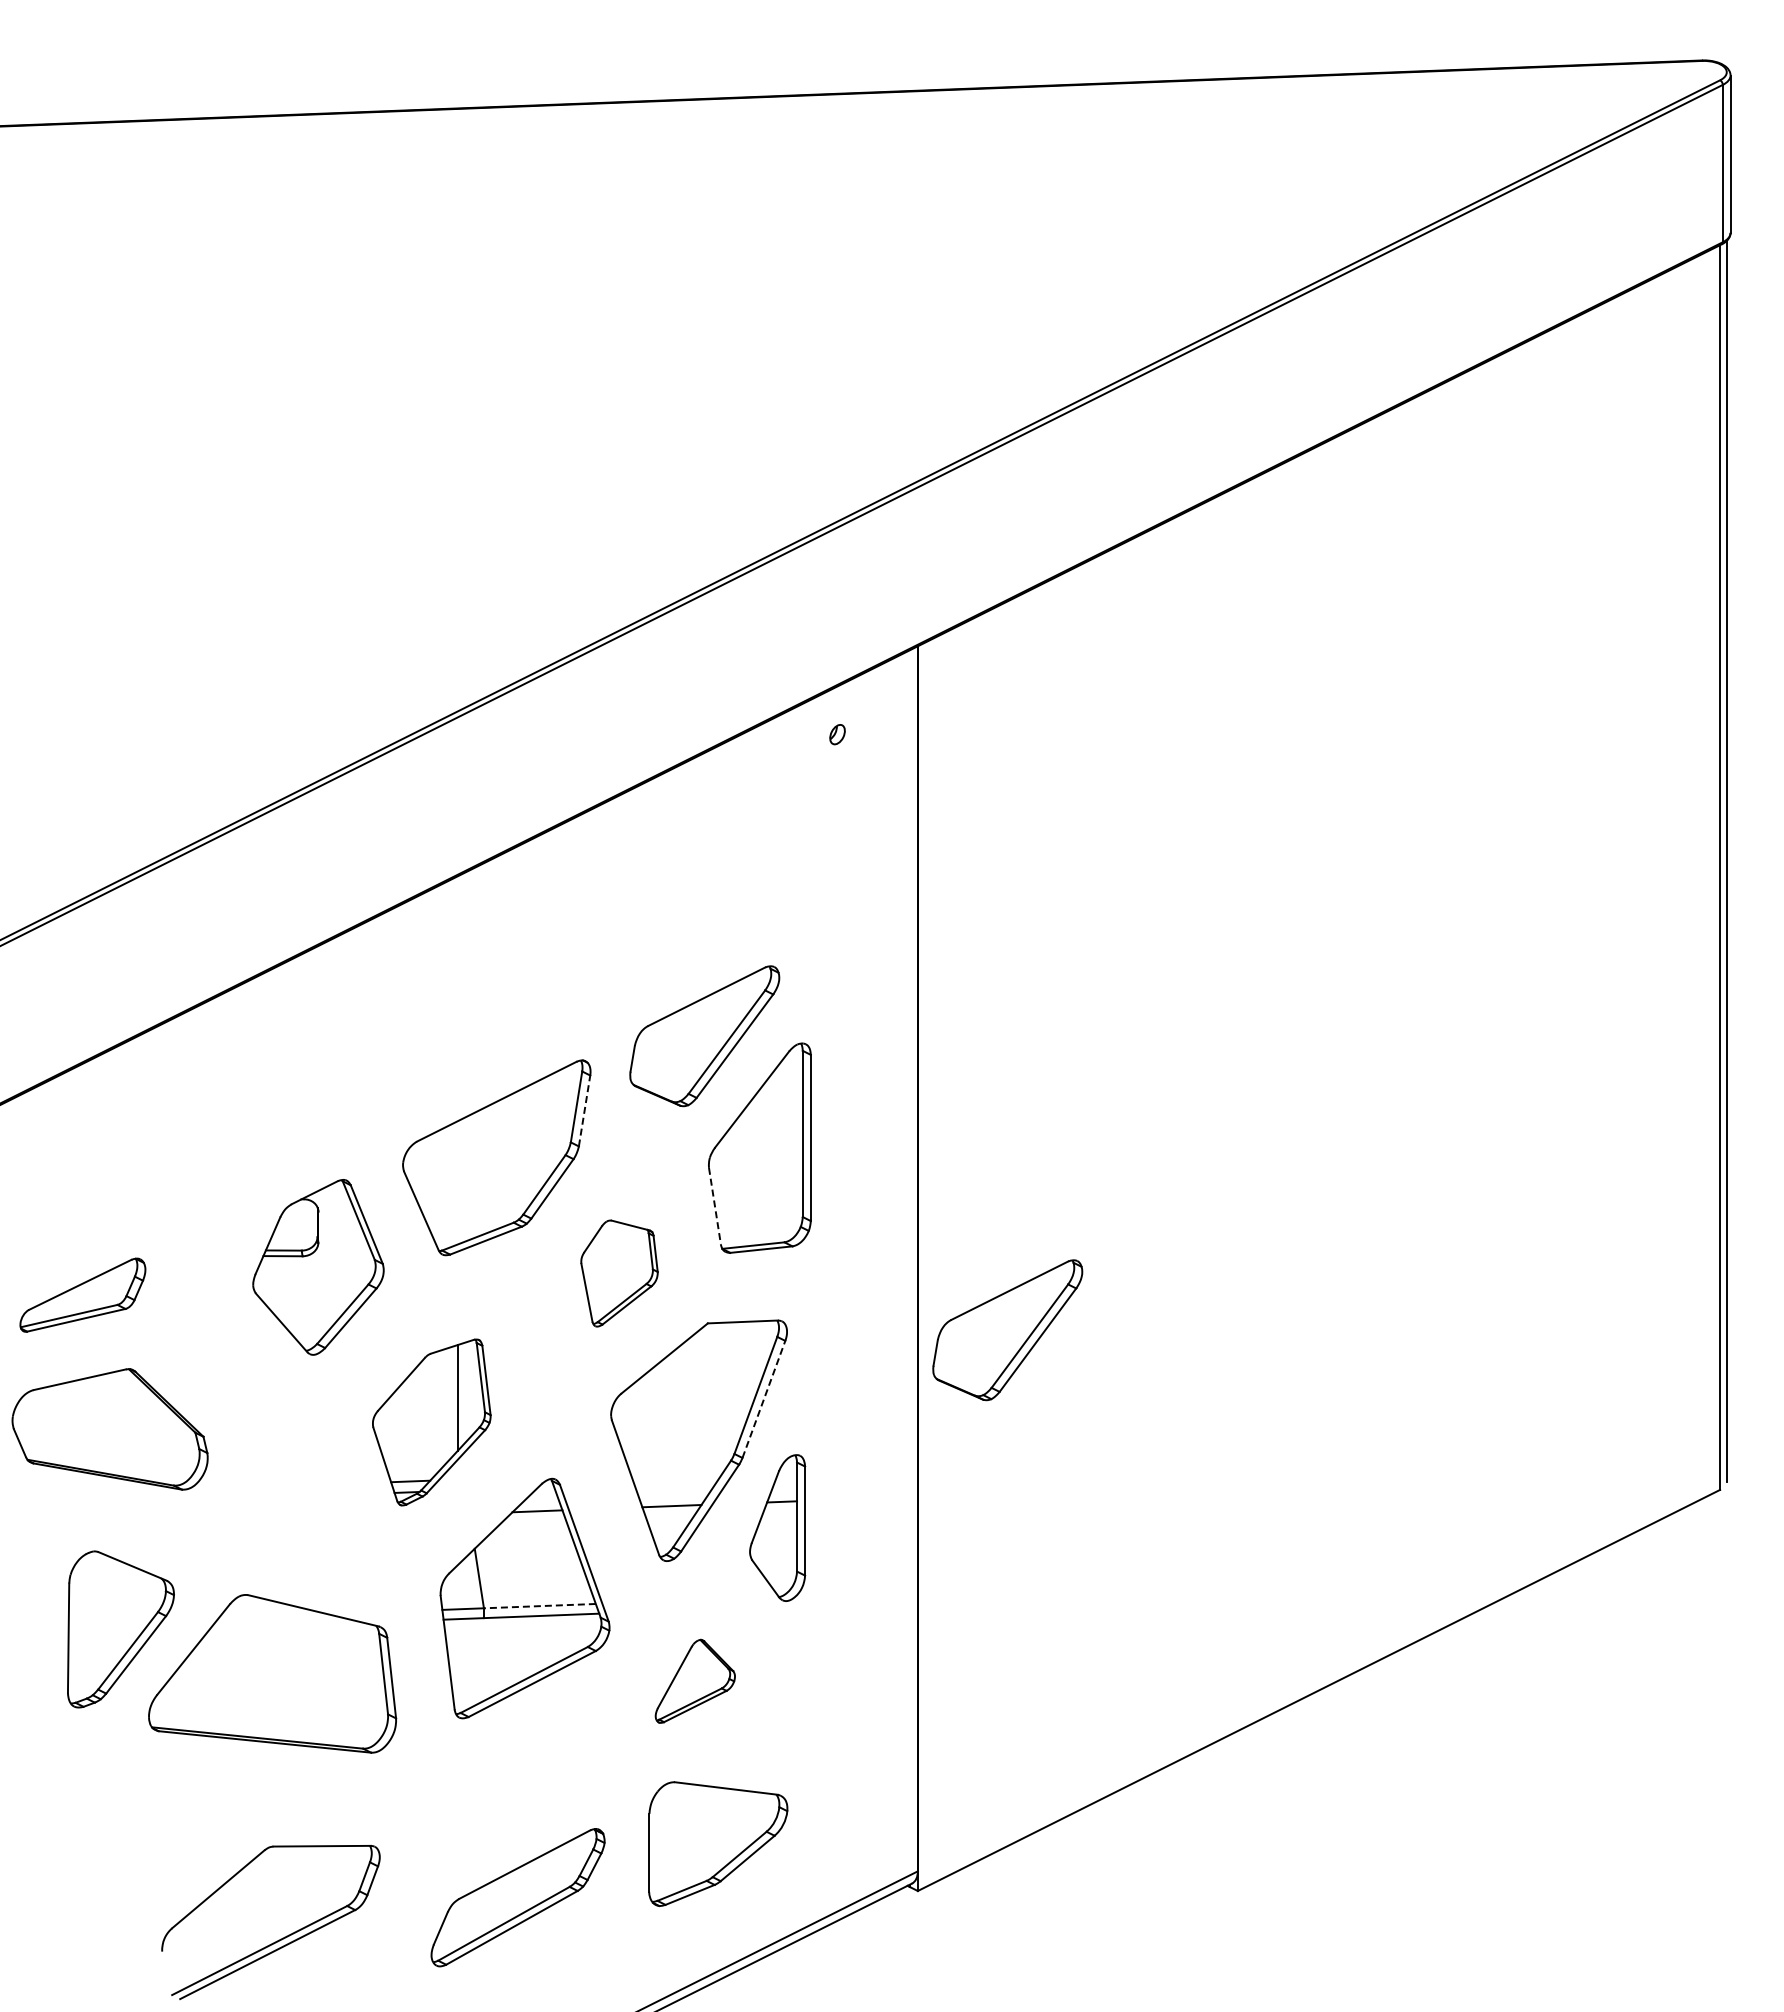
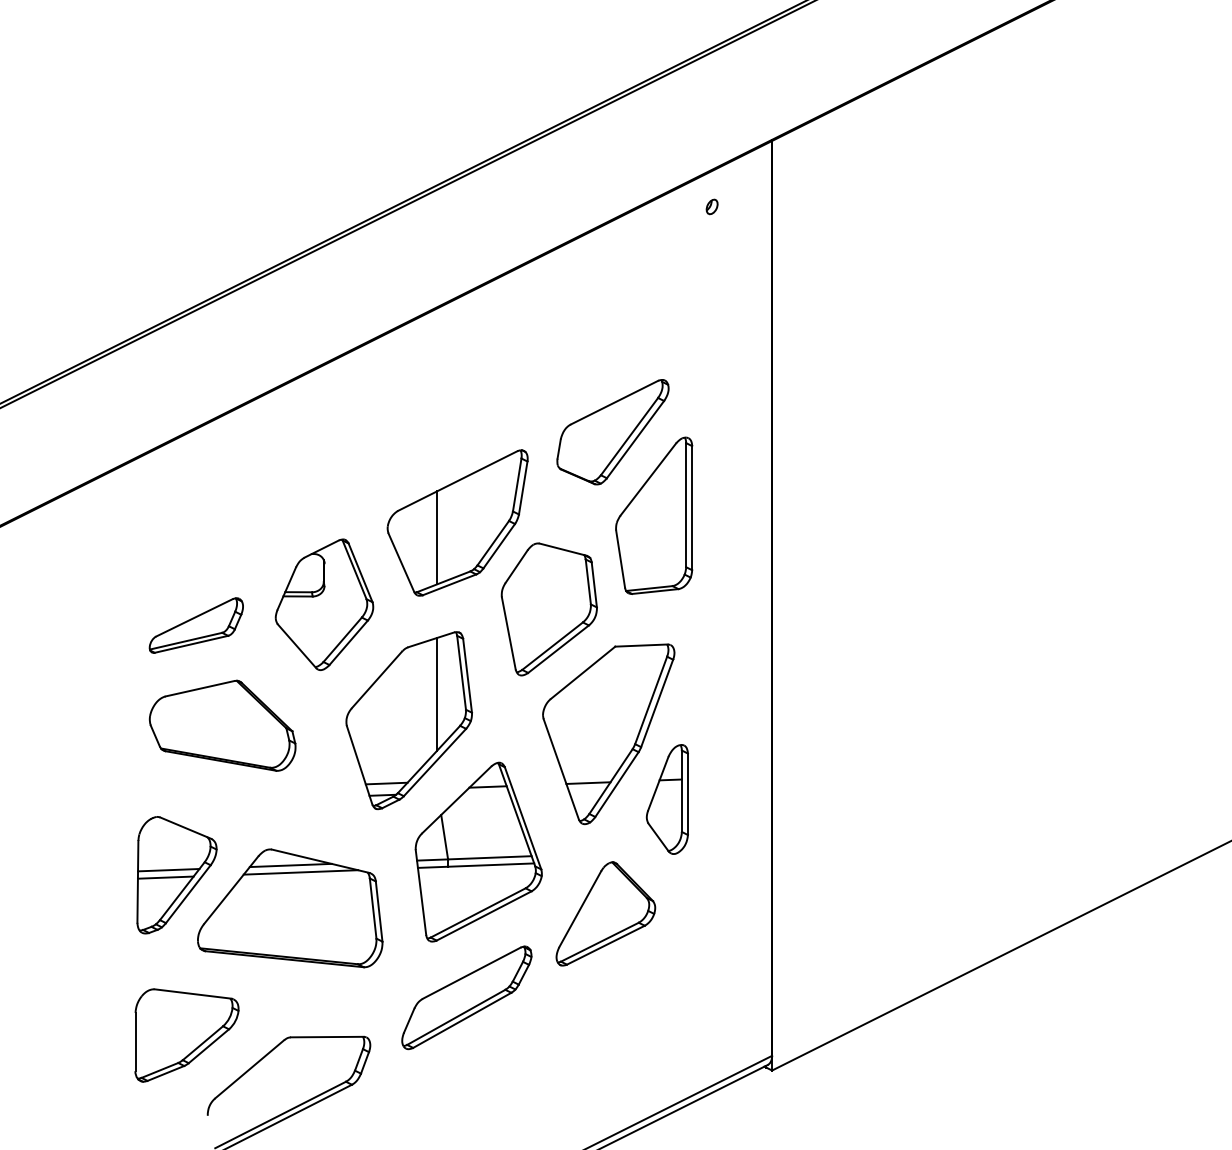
line: (584, 1110) -> (523, 487), dashed -> solid
line: (469, 1177) -> (437, 537), added
line: (714, 1206) -> (620, 559), dashed -> solid
part: (619, 1273) -> (549, 609), size x1.67
part: (82, 1294) -> (196, 625), moved
part: (1007, 1330) -> (839, 651), removed
line: (764, 1398) -> (657, 702), dashed -> solid
part: (431, 1422) -> (408, 720), size x1.43
part: (109, 1429) -> (222, 725), moved
line: (539, 1606) -> (489, 858), dashed -> solid
line: (273, 1616) -> (290, 865), added
line: (109, 1622) -> (168, 870), added
line: (286, 1625) -> (300, 872), added
line: (105, 1632) -> (165, 877), added
part: (695, 1681) -> (606, 914), size x1.67
part: (718, 1844) -> (187, 1035), moved
part: (517, 1897) -> (466, 997), moved

